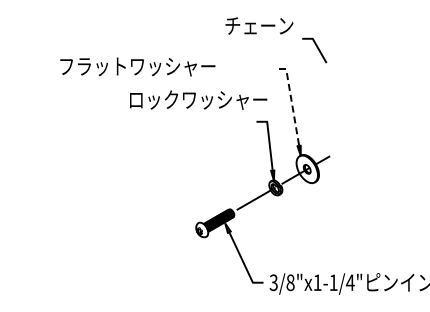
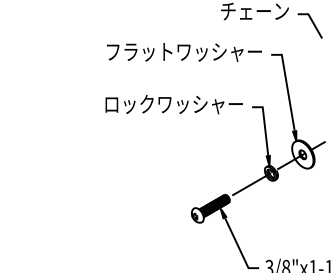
line: (317, 49) -> (313, 24), moved
text: (137, 66) -> (184, 51), moved
text: (198, 99) -> (174, 103), moved
line: (291, 100) -> (287, 85), dashed -> solid

